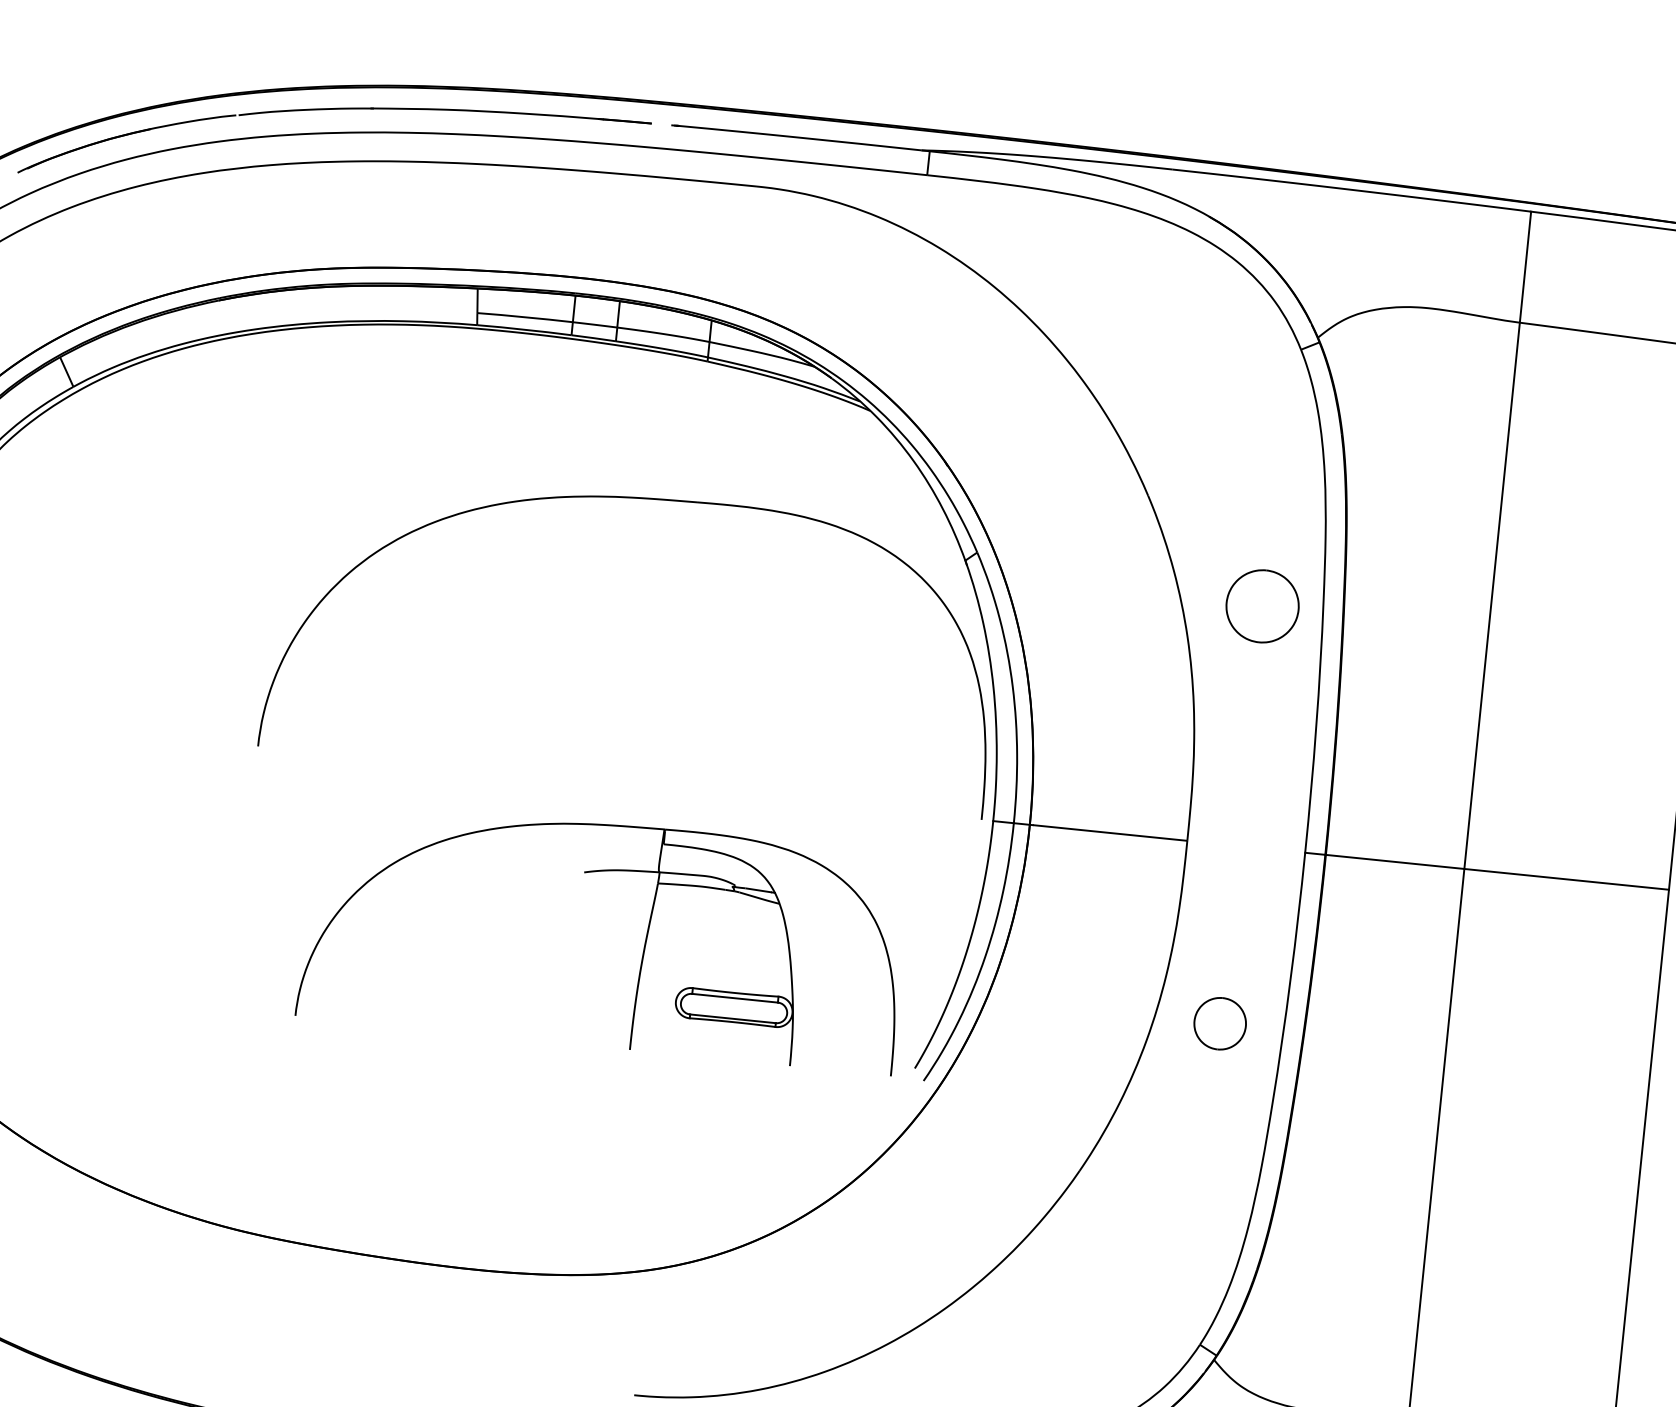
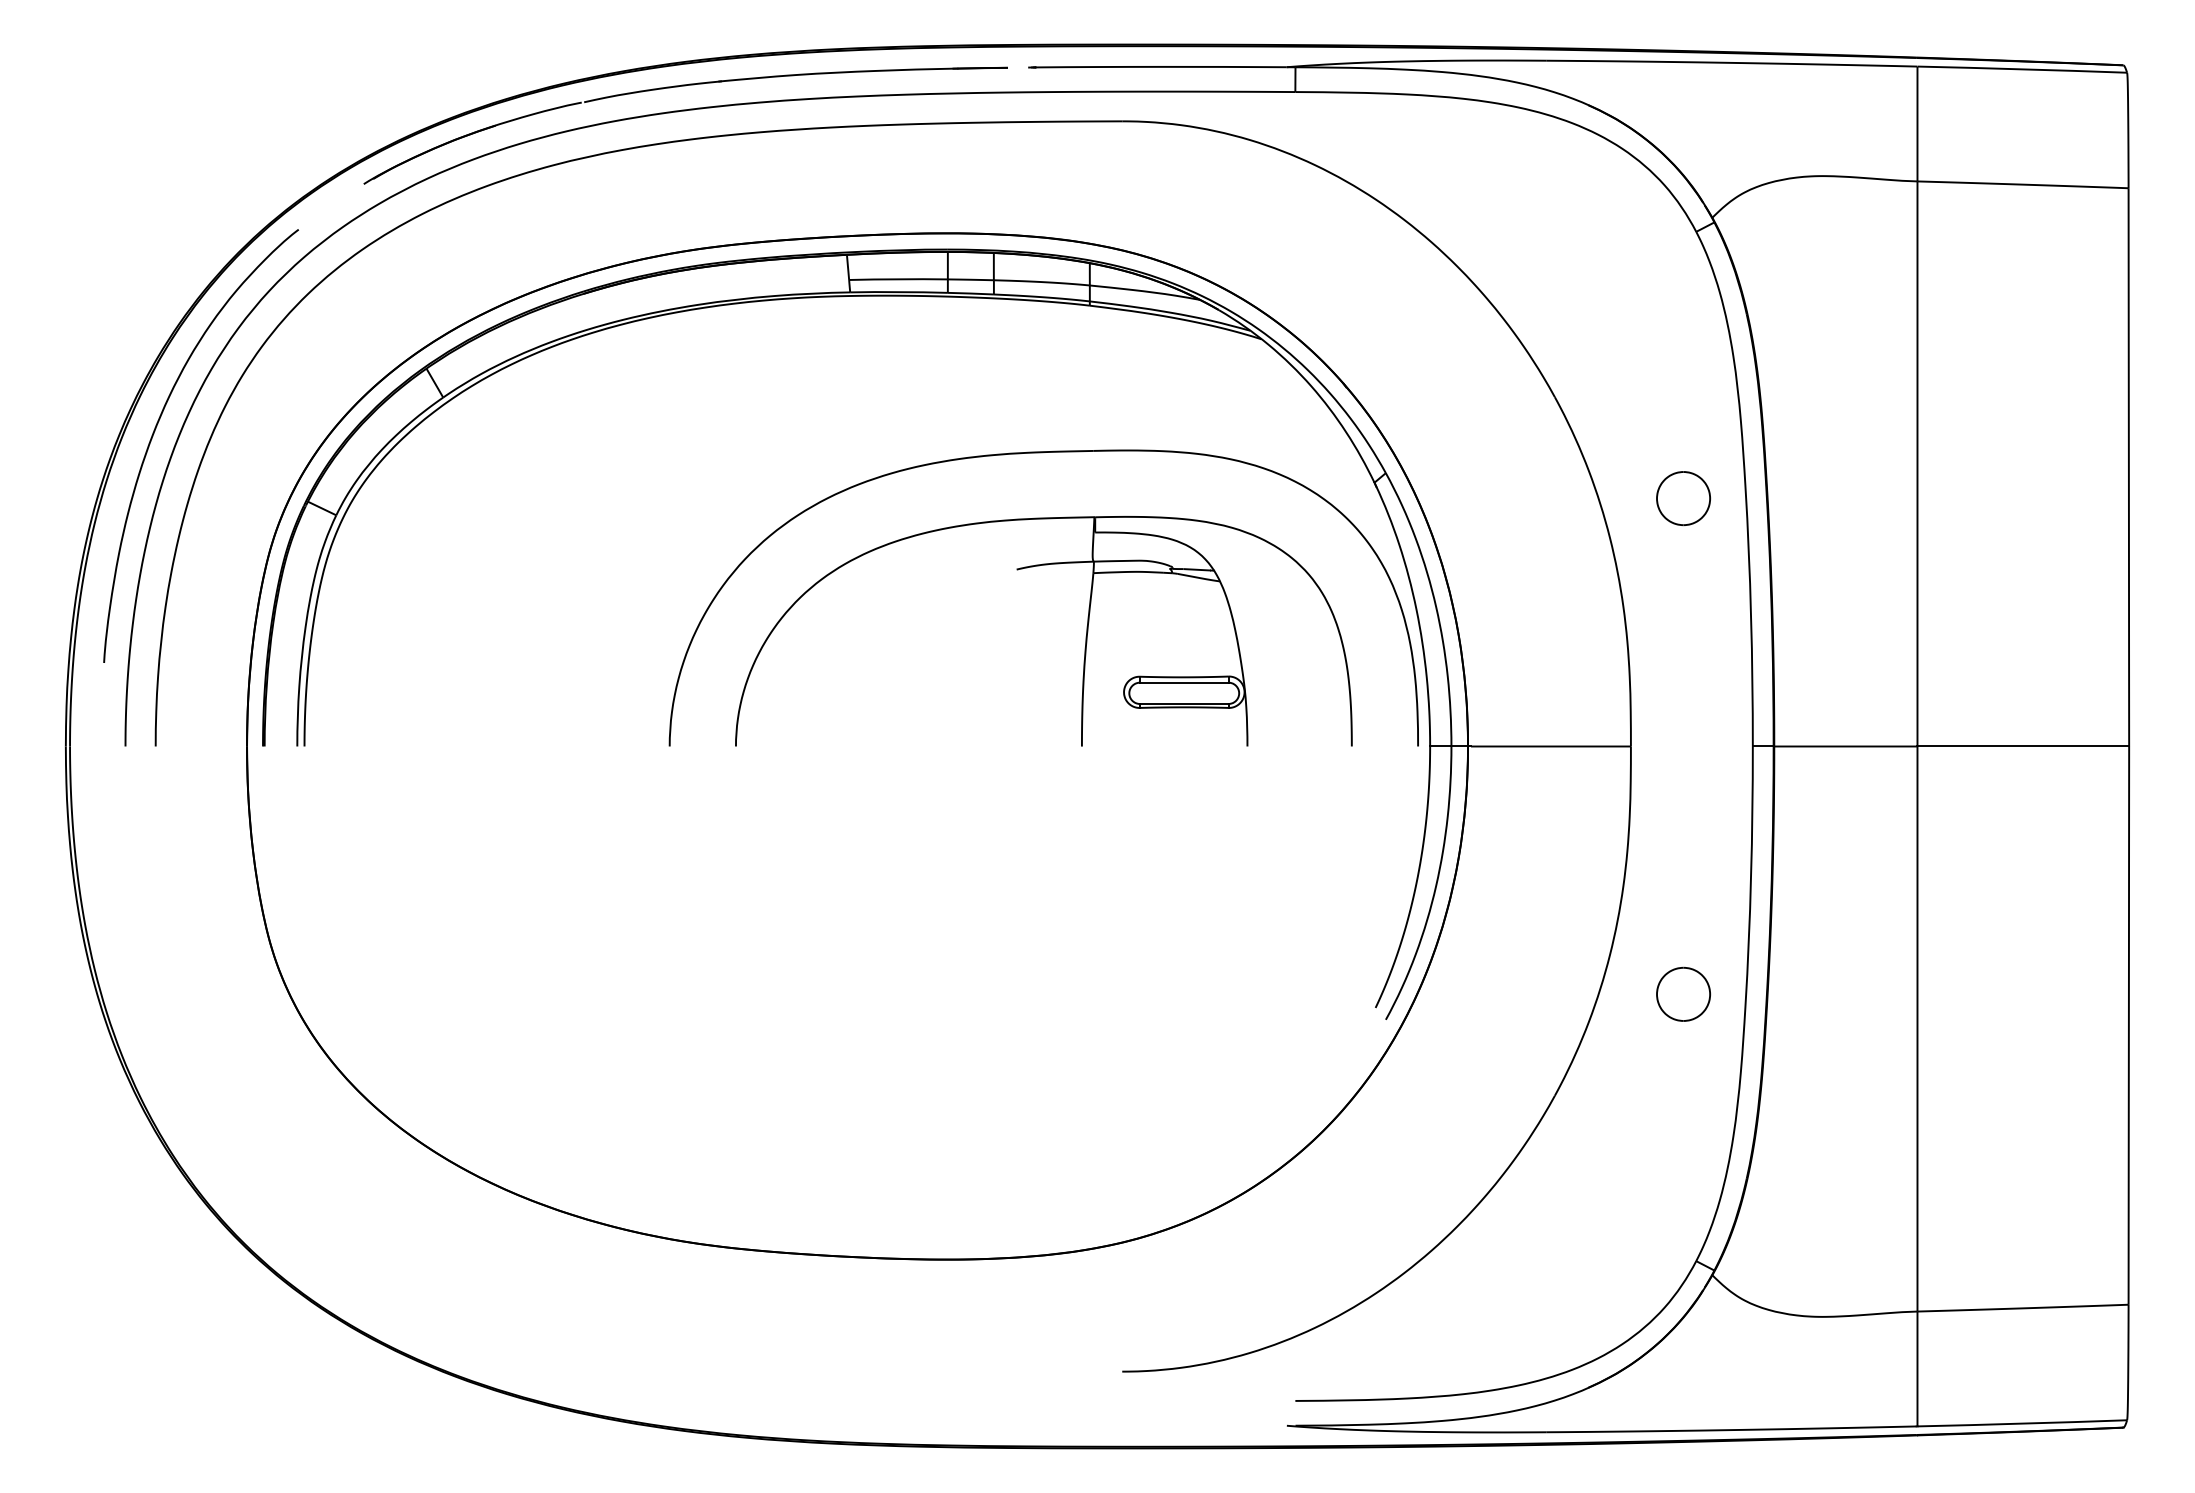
part: (1262, 606) -> (1683, 498), size x0.71
part: (644, 943) -> (1085, 636), moved
part: (1220, 1022) -> (1683, 993), moved

